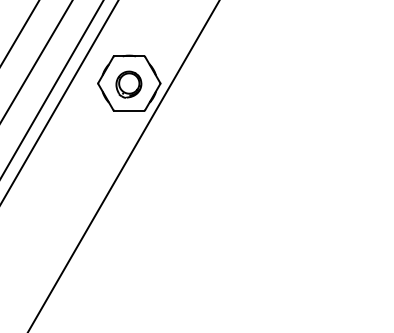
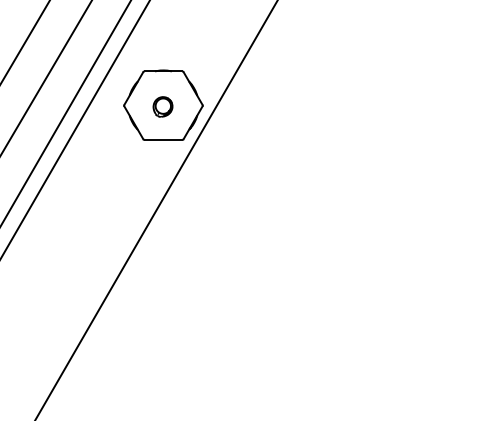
part: (128, 84) -> (162, 106), size x0.6

